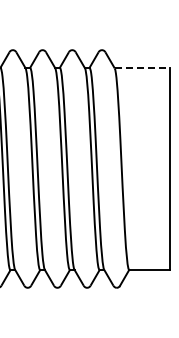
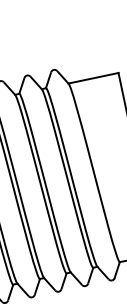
line: (142, 68) -> (93, 78), dashed -> solid

